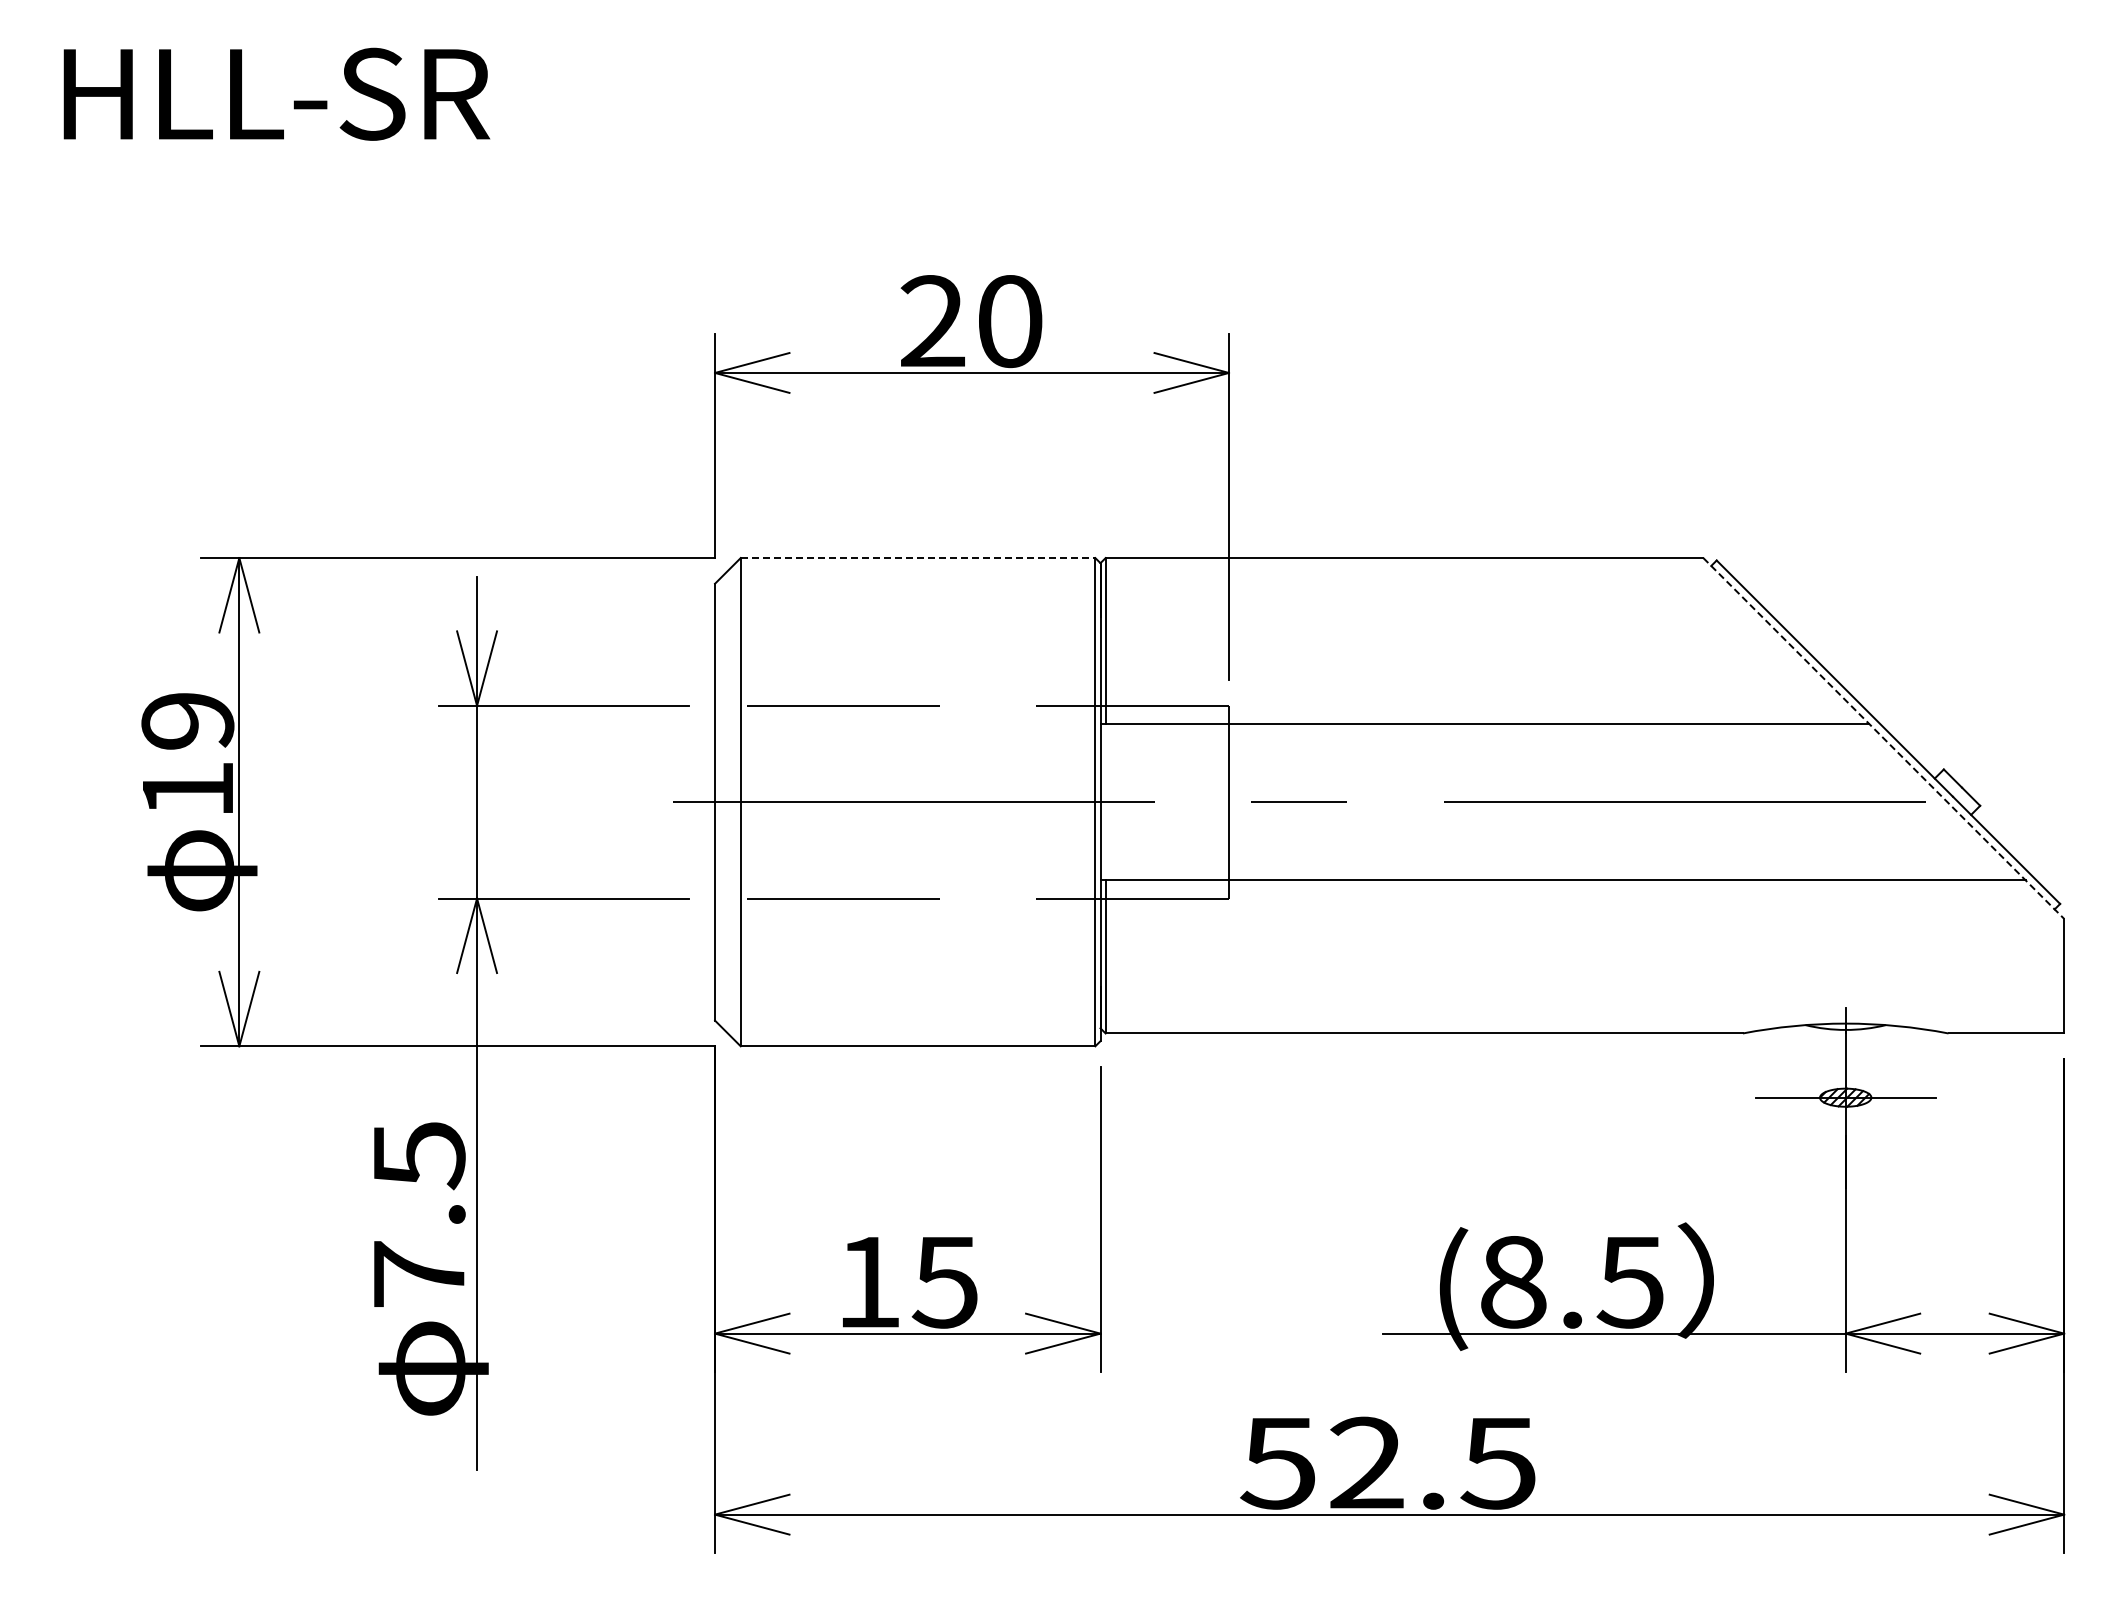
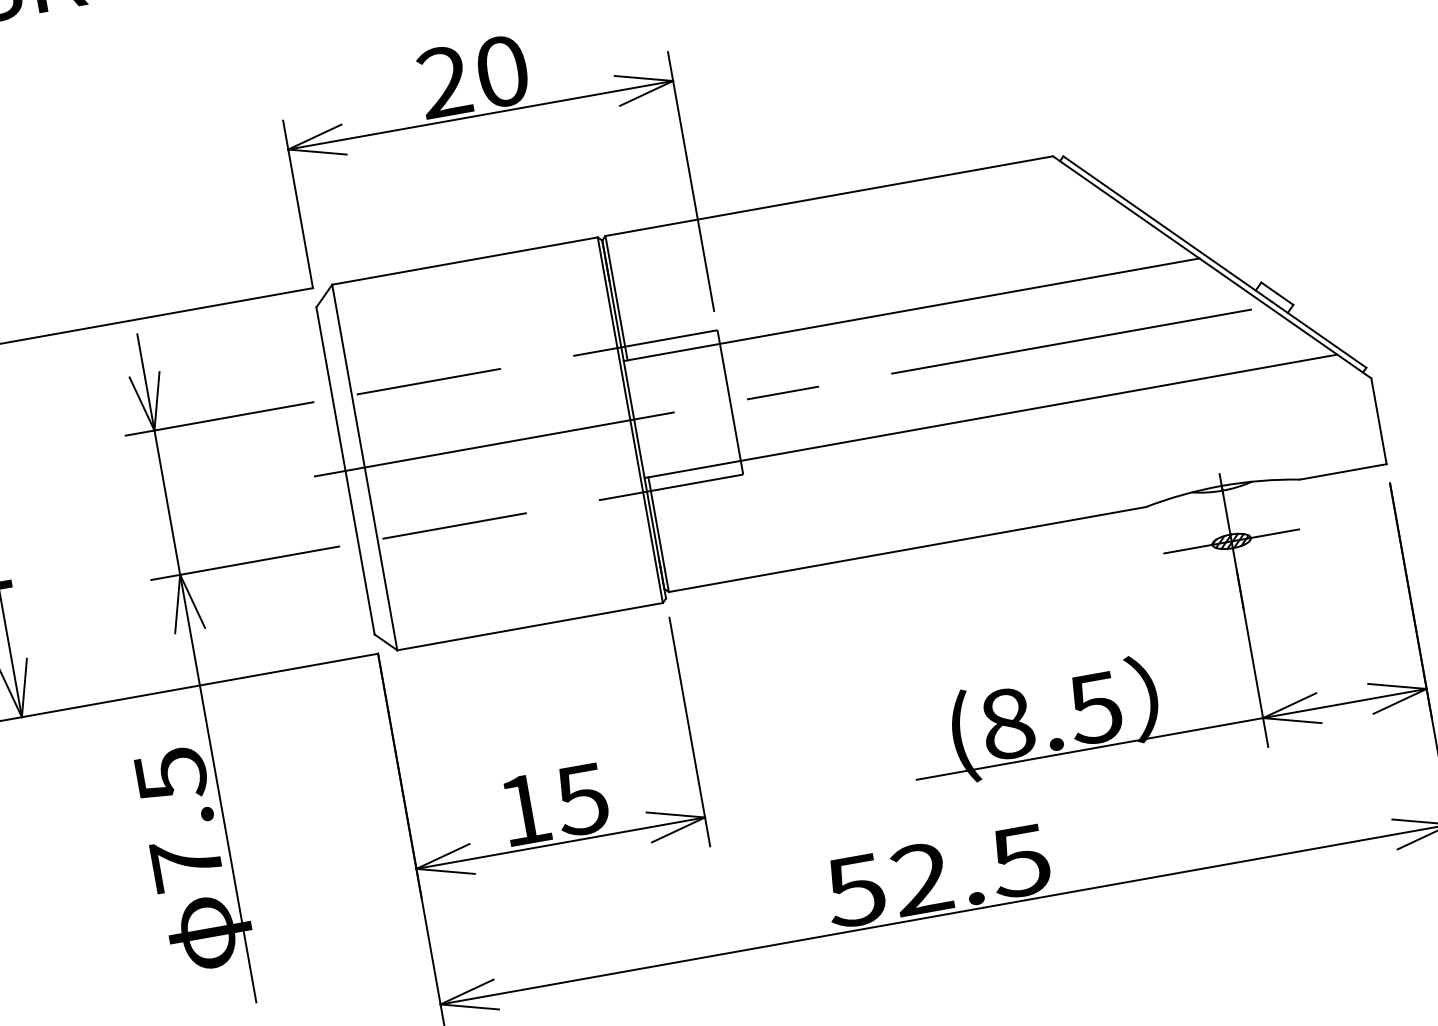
line: (918, 558) -> (465, 261), dashed -> solid
line: (1884, 738) -> (1212, 267), dashed -> solid

